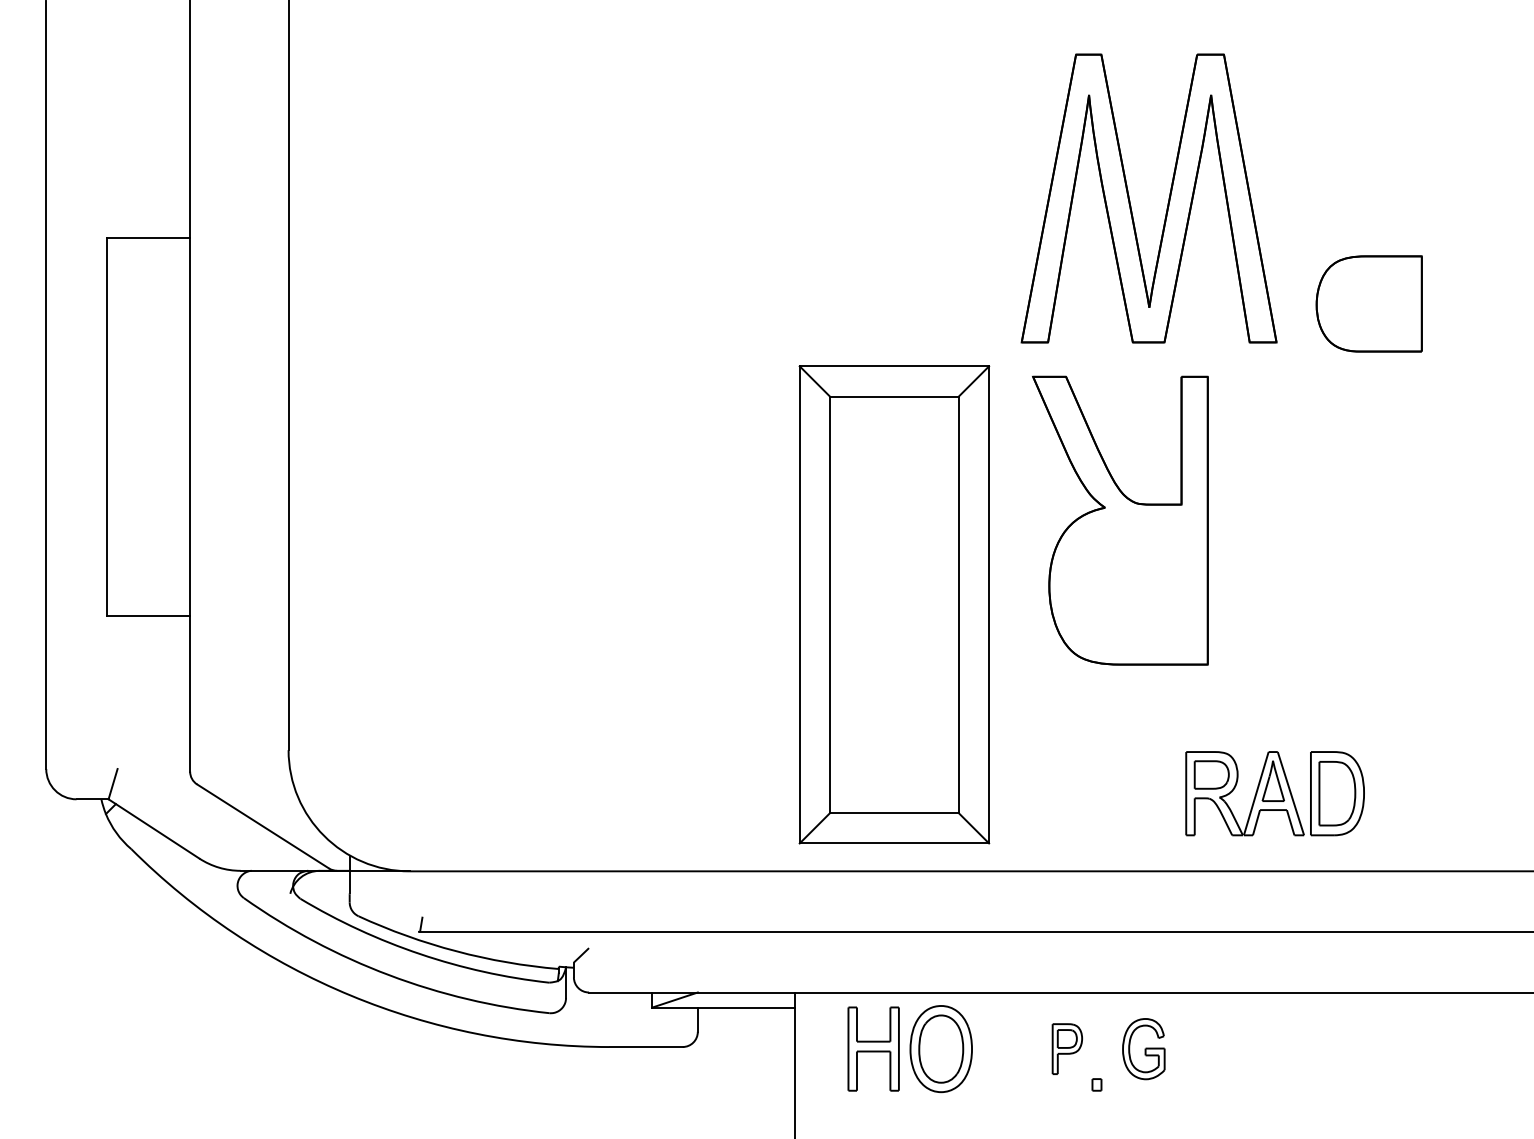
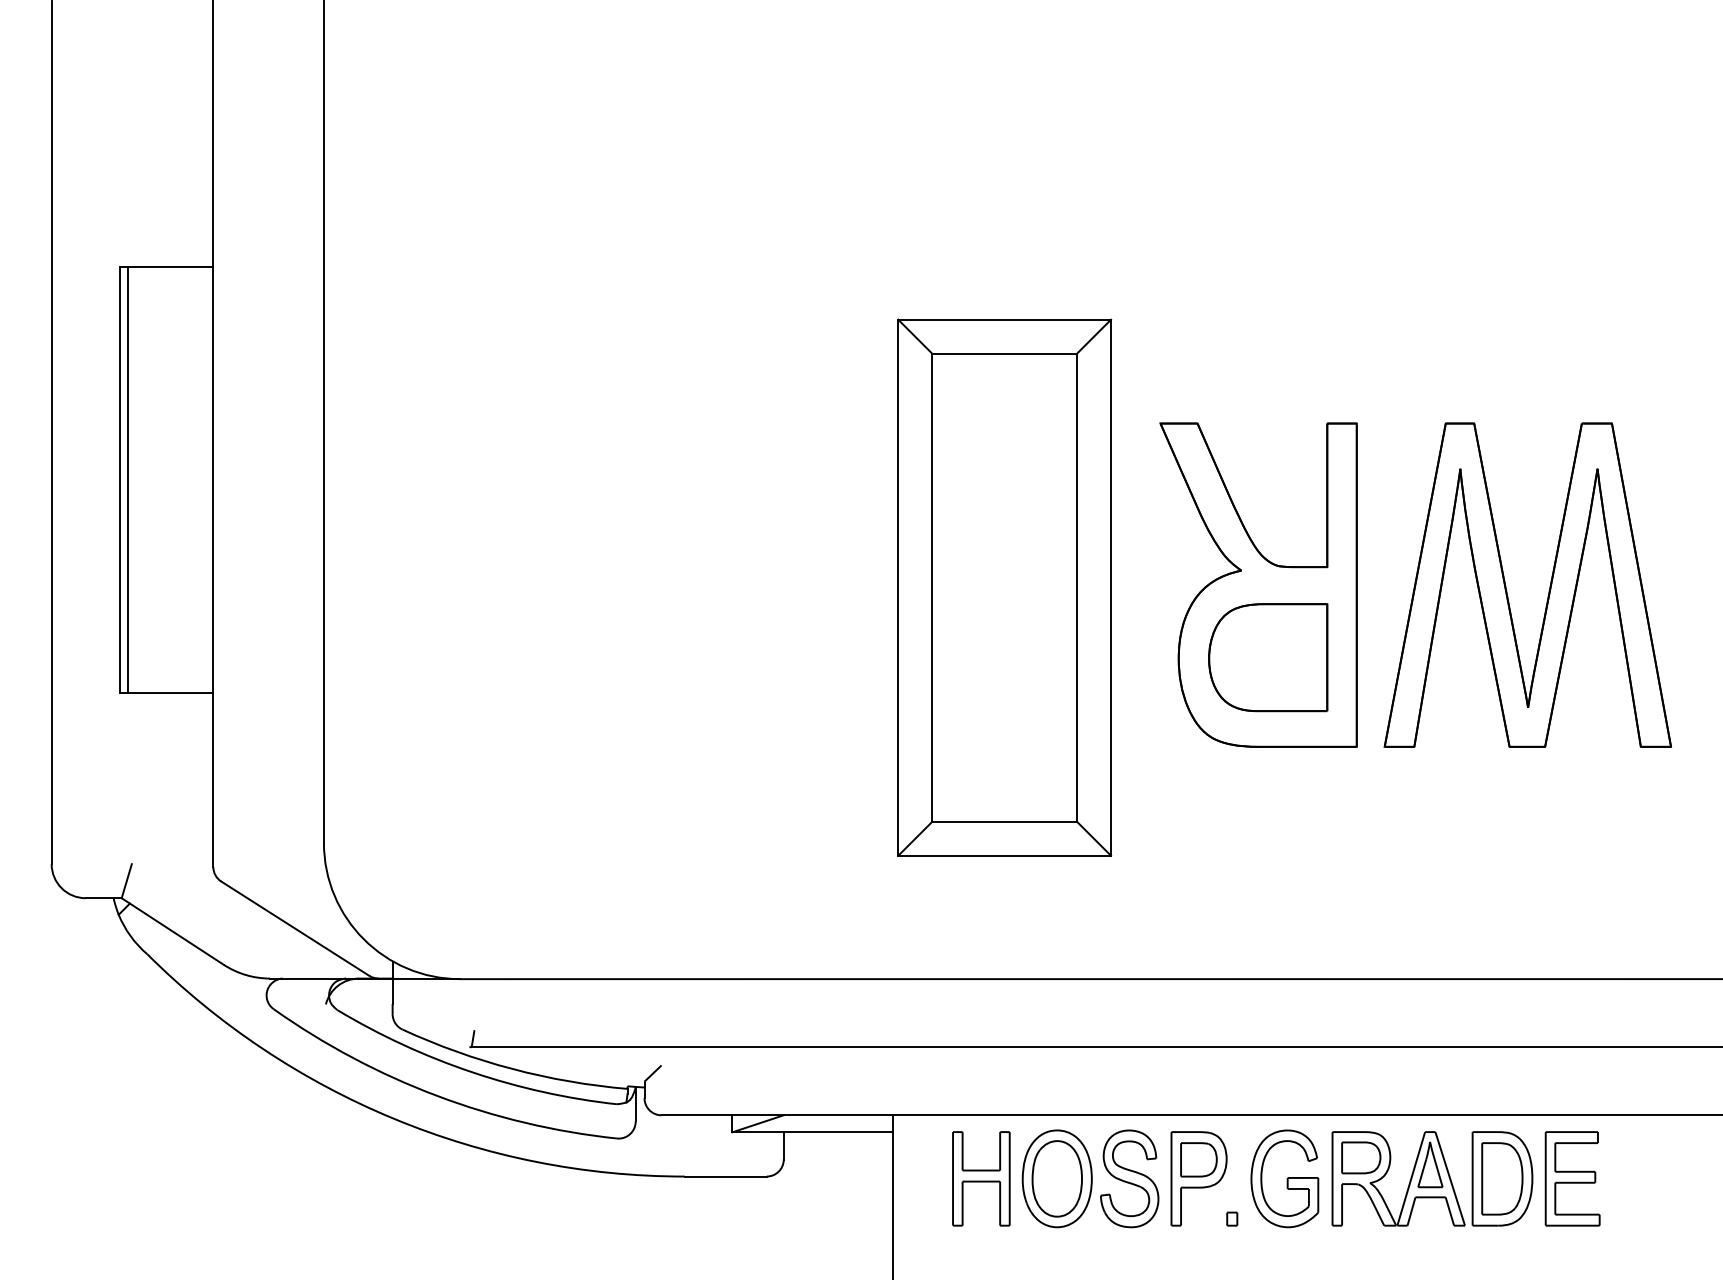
part: (1130, 199) -> (1506, 586), moved
part: (1369, 303) -> (1268, 657), moved
line: (114, 426) -> (128, 479), added
part: (894, 604) -> (1004, 587), moved
part: (1275, 793) -> (1432, 1178), moved
part: (1005, 1048) -> (1129, 1178), added
part: (1066, 1048) -> (1198, 1178), size x1.67
part: (1143, 1048) -> (1284, 1178), size x1.43
part: (1399, 1048) -> (1572, 1178), added

